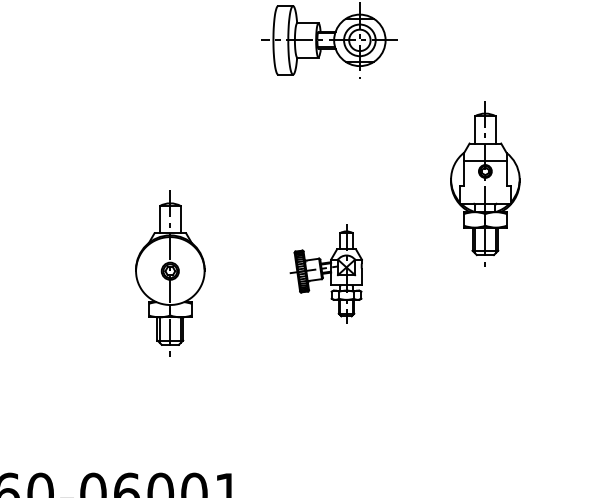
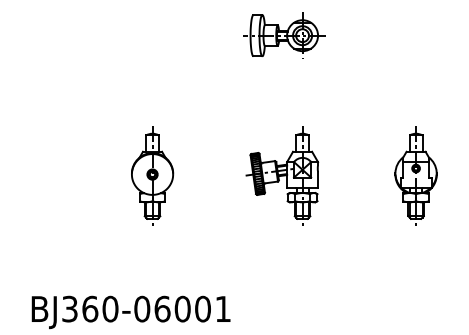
part: (484, 182) -> (415, 175), moved
part: (170, 272) -> (152, 175), moved
part: (326, 272) -> (282, 175), size x1.67

